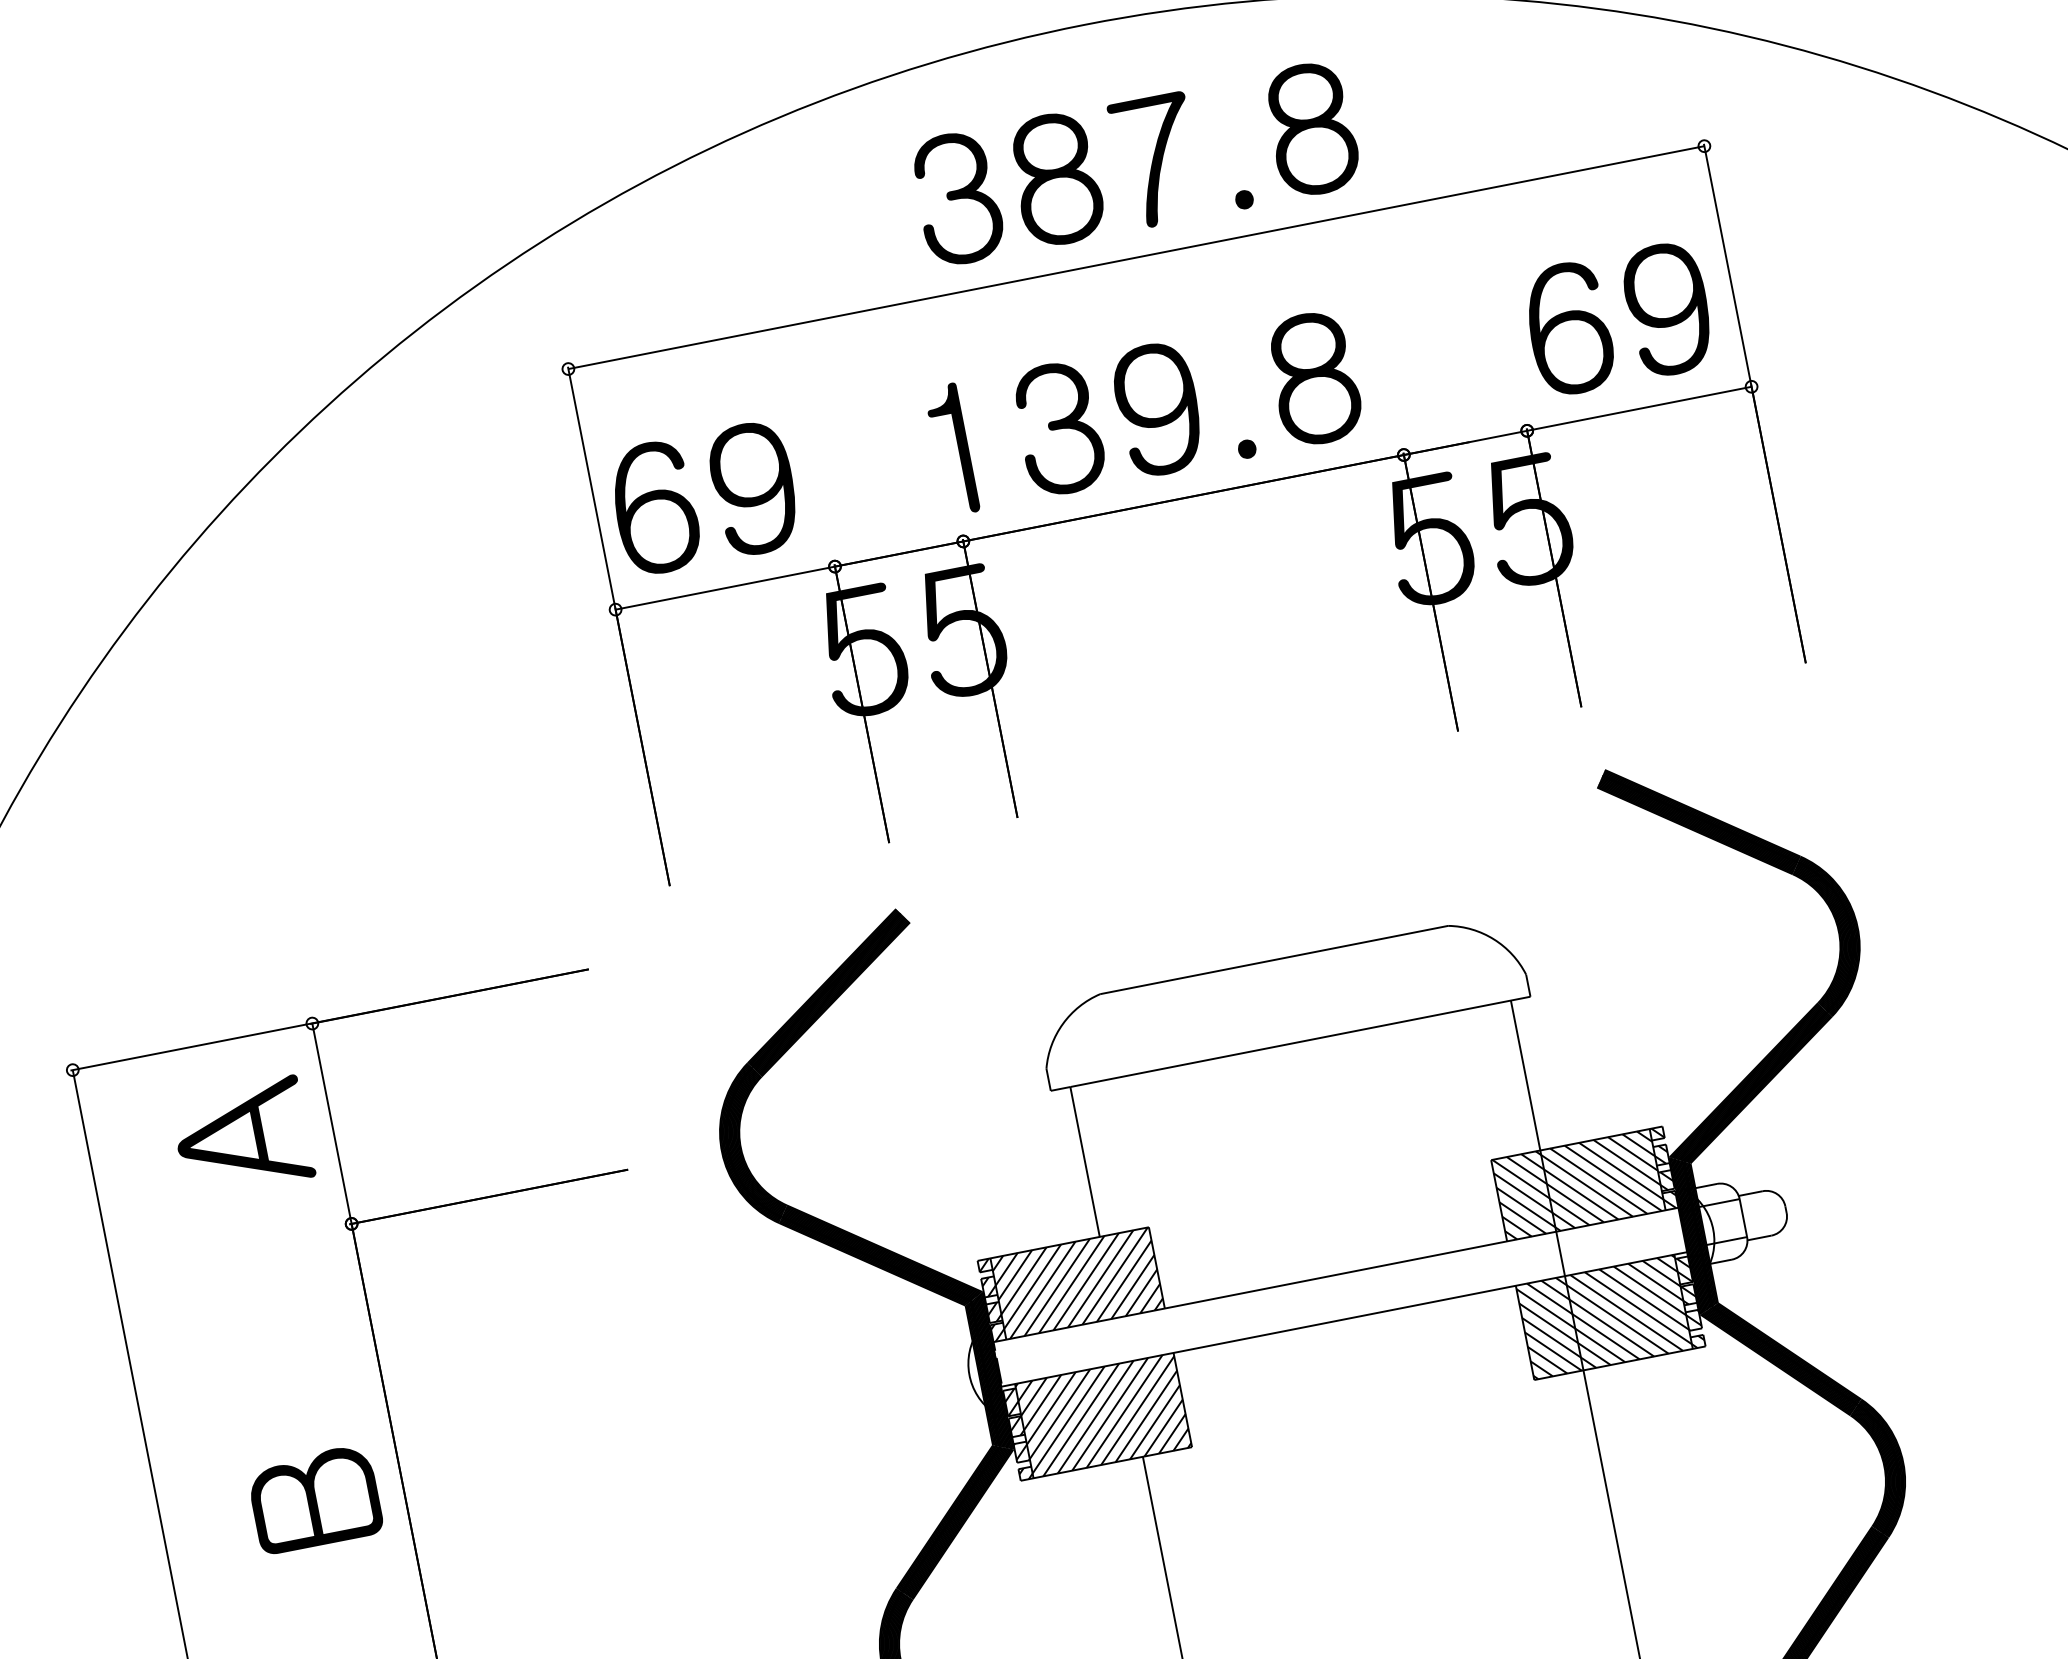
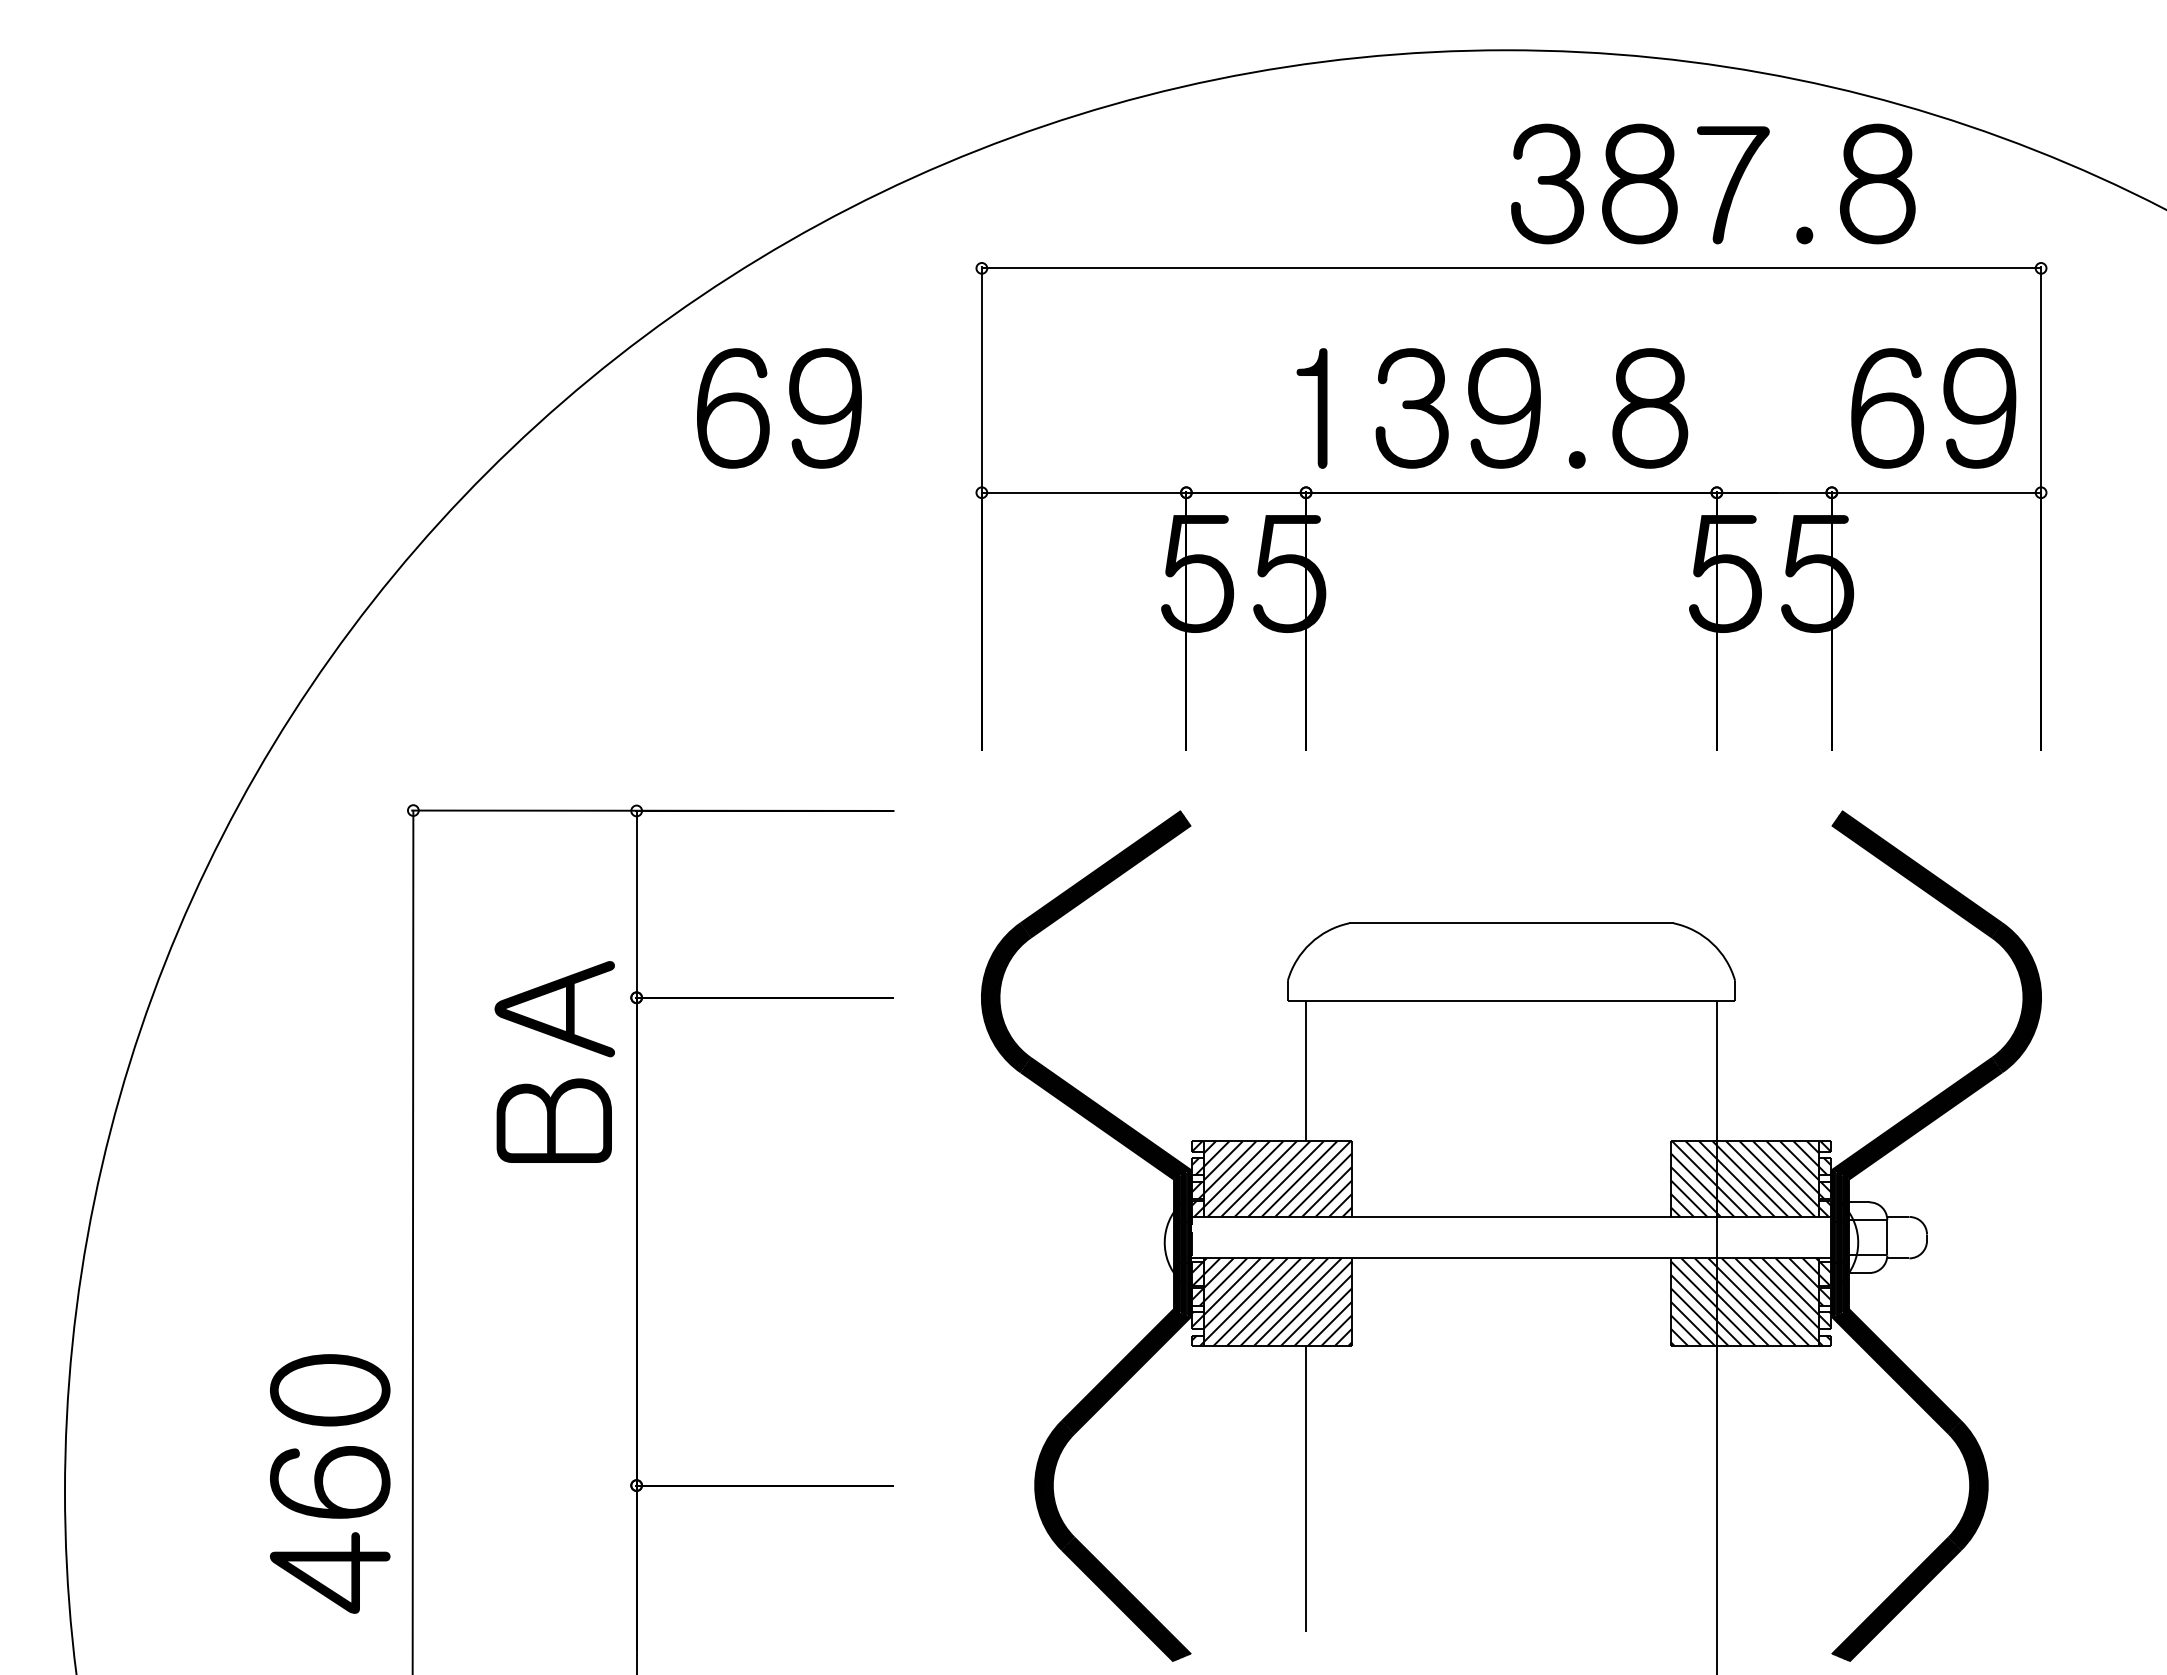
text: (1135, 163) -> (1713, 183), moved
text: (704, 498) -> (779, 408), moved
text: (242, 1138) -> (554, 1009), moved
text: (314, 1499) -> (553, 1120), moved

